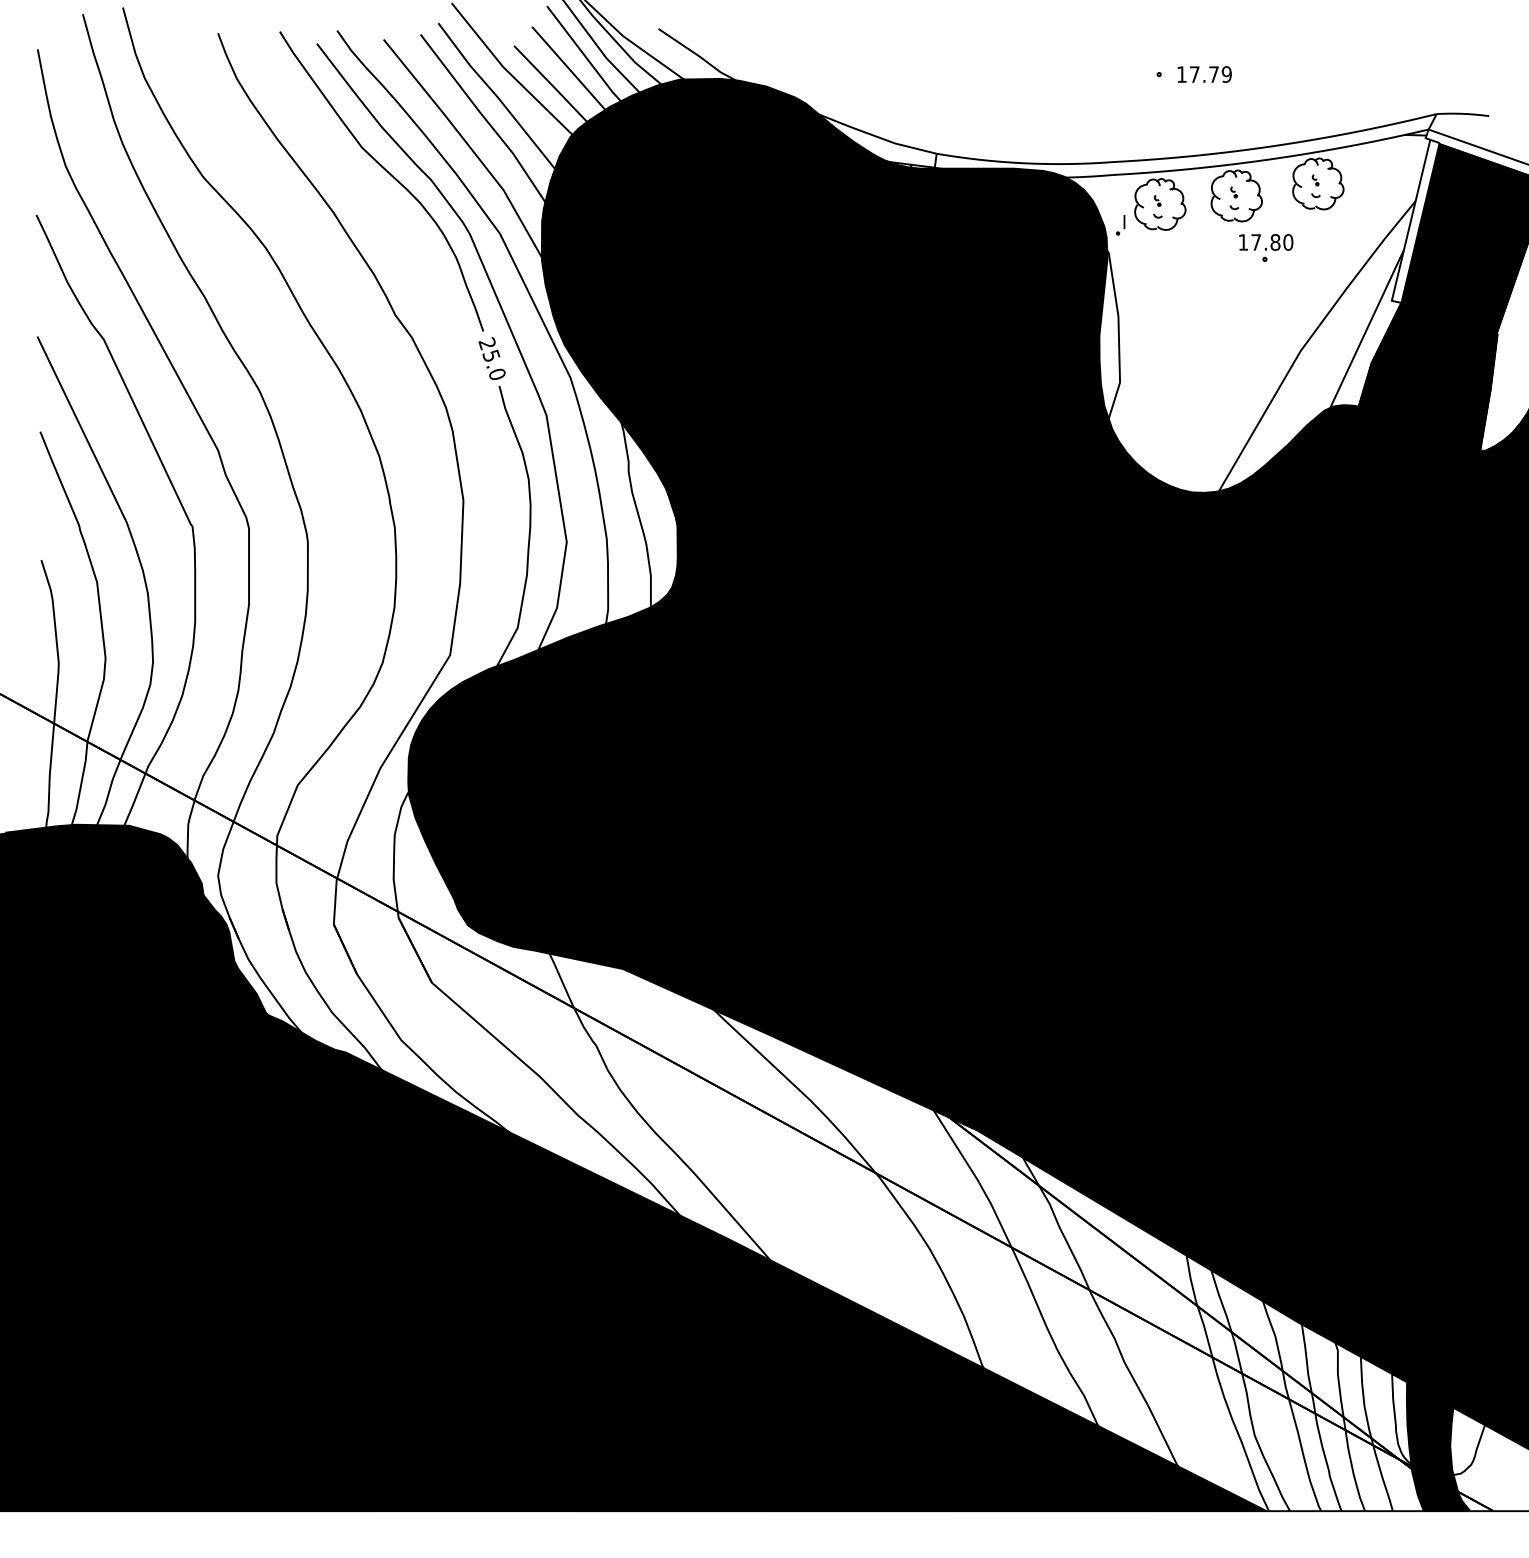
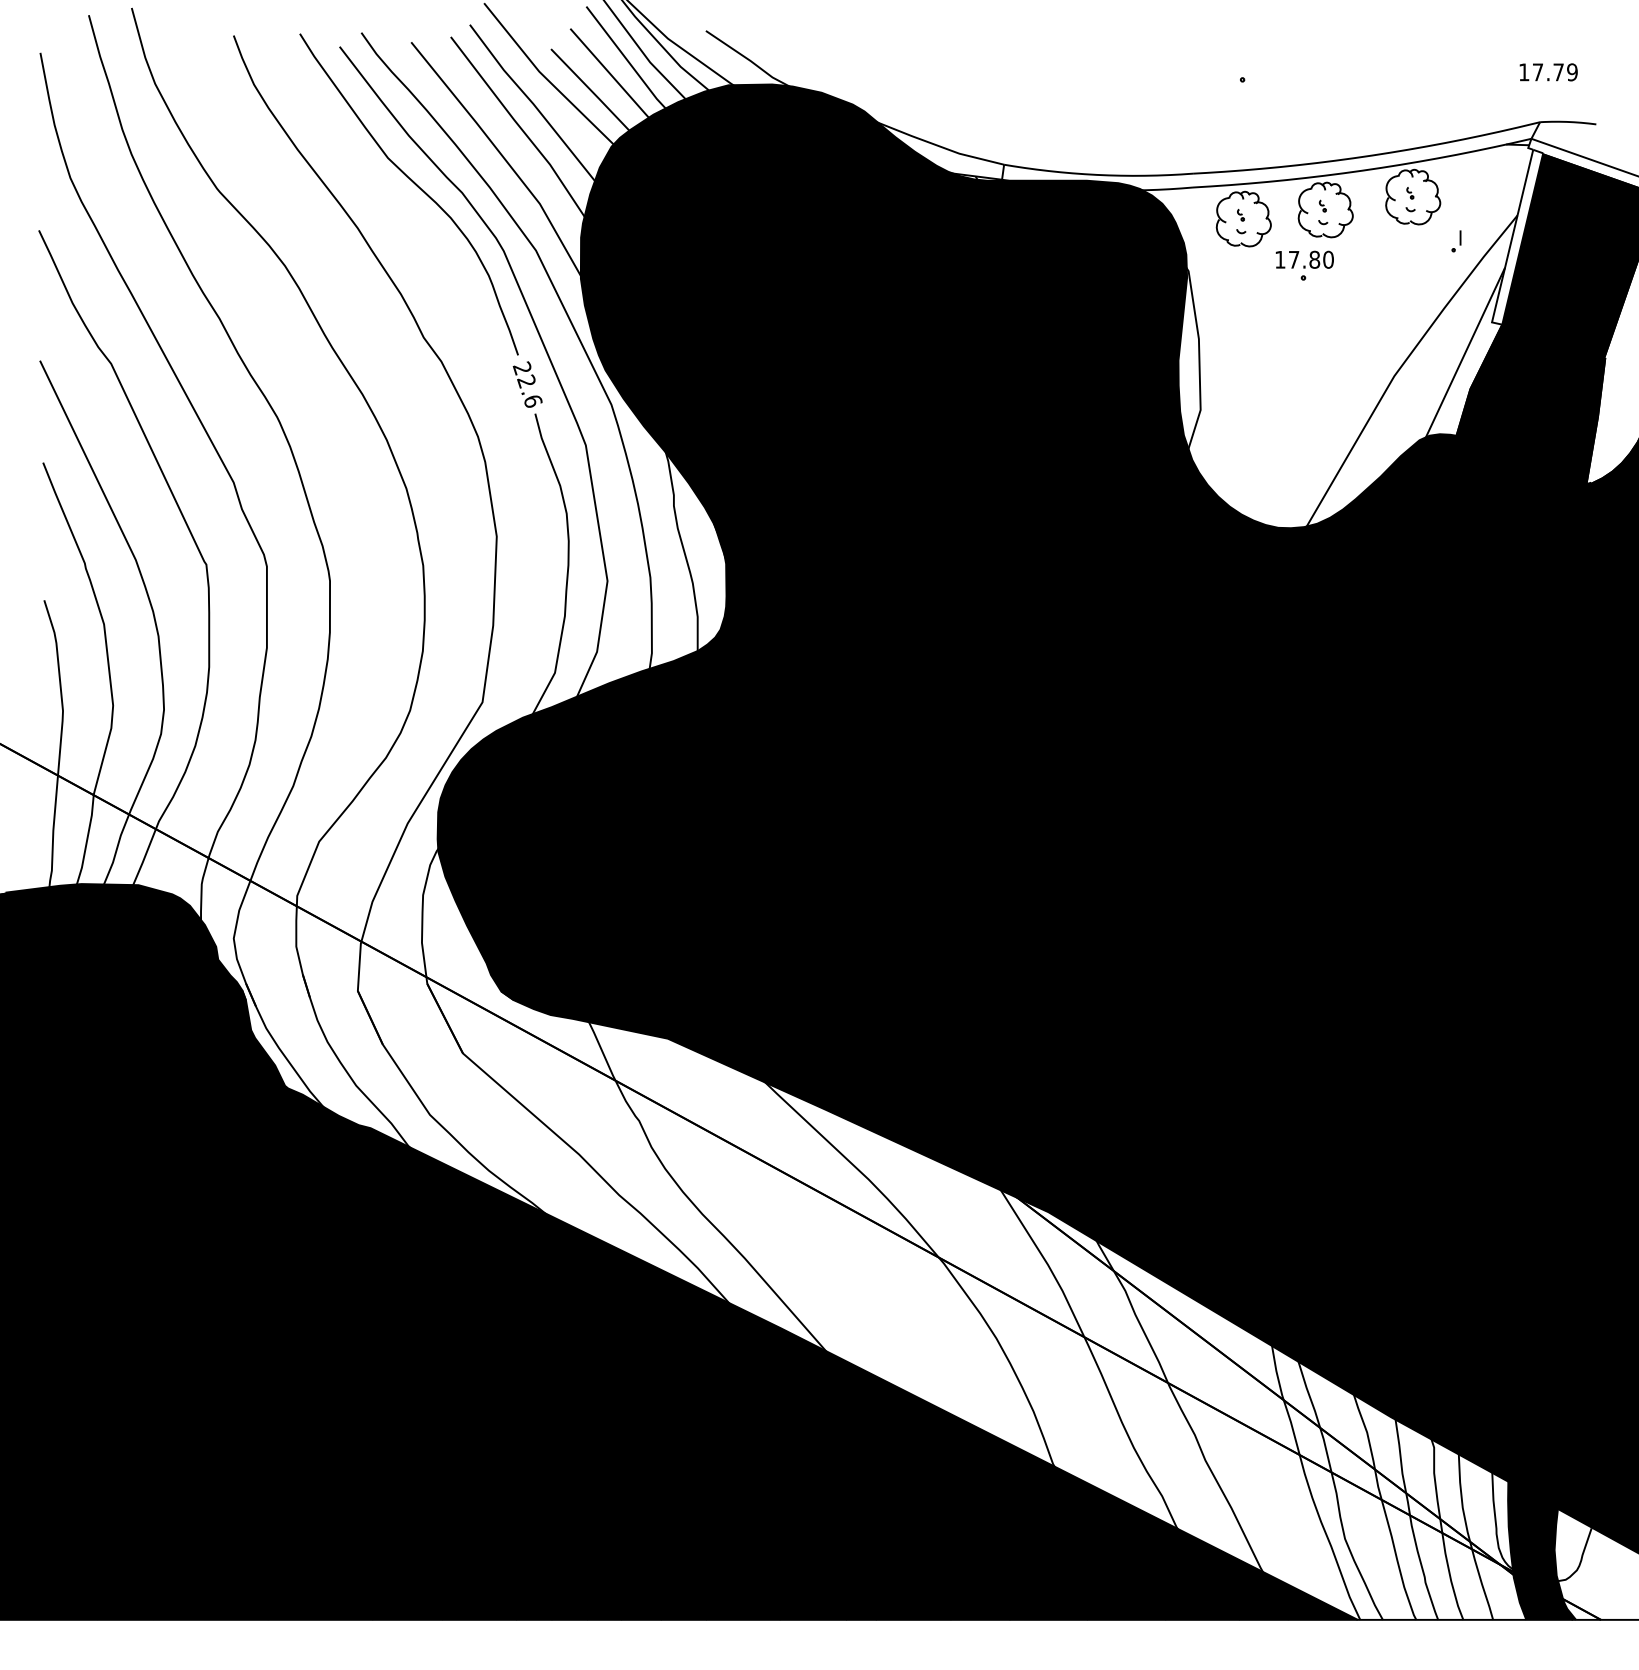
text: (1204, 74) -> (1548, 72), moved
part: (1120, 225) -> (1456, 241), moved
part: (1266, 247) -> (1305, 265), moved
text: (494, 364) -> (530, 390), 25.0 -> 22.6

